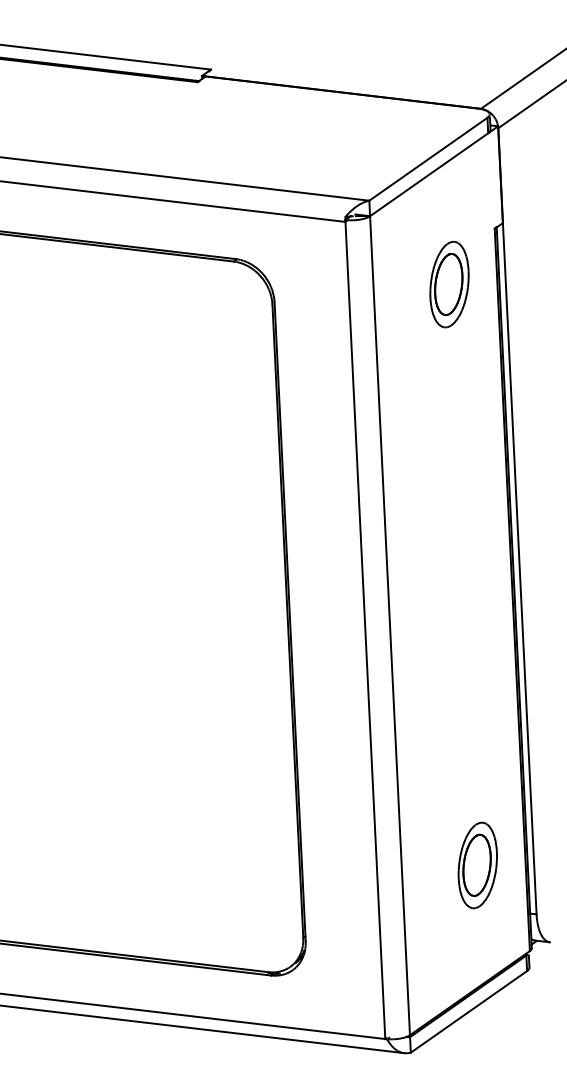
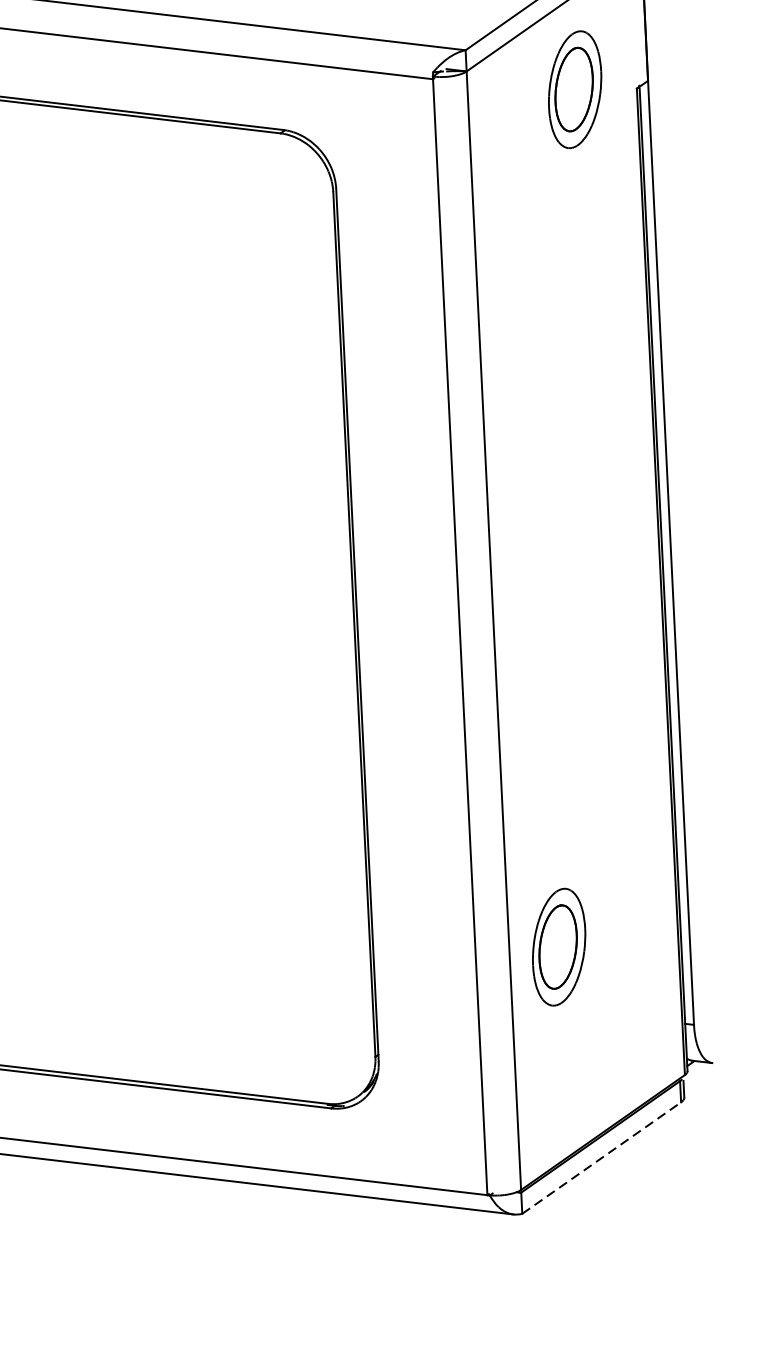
part: (449, 284) -> (575, 89), moved
part: (477, 865) -> (558, 947), moved
line: (469, 1011) -> (602, 1157), solid -> dashed

